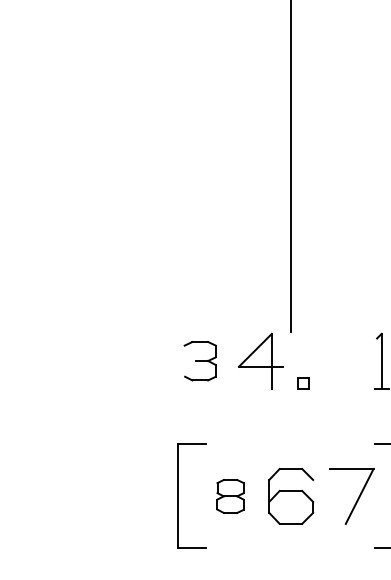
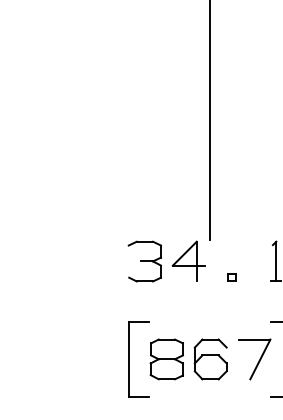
part: (200, 360) -> (145, 261), size x1.43
part: (303, 383) -> (232, 277), moved
part: (230, 496) -> (166, 359), size x1.67

